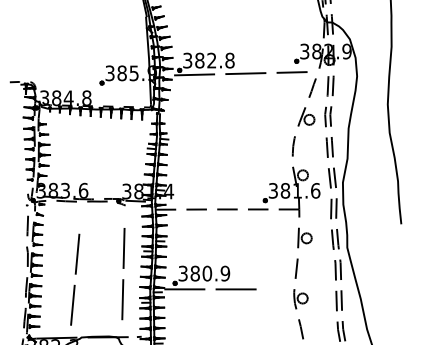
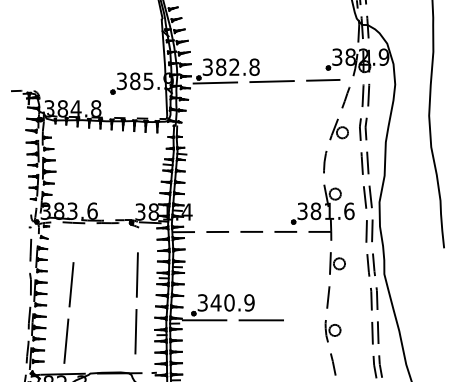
text: (195, 273) -> (216, 302), 380.9 -> 340.9
line: (75, 274) -> (69, 307), moved

